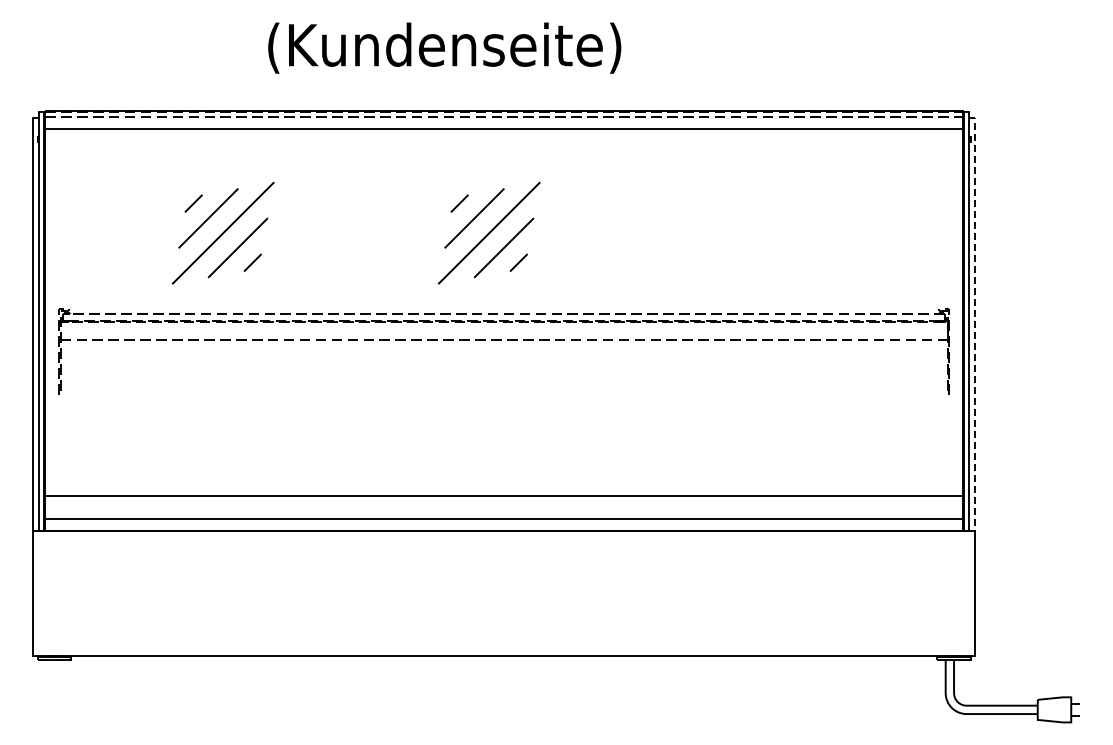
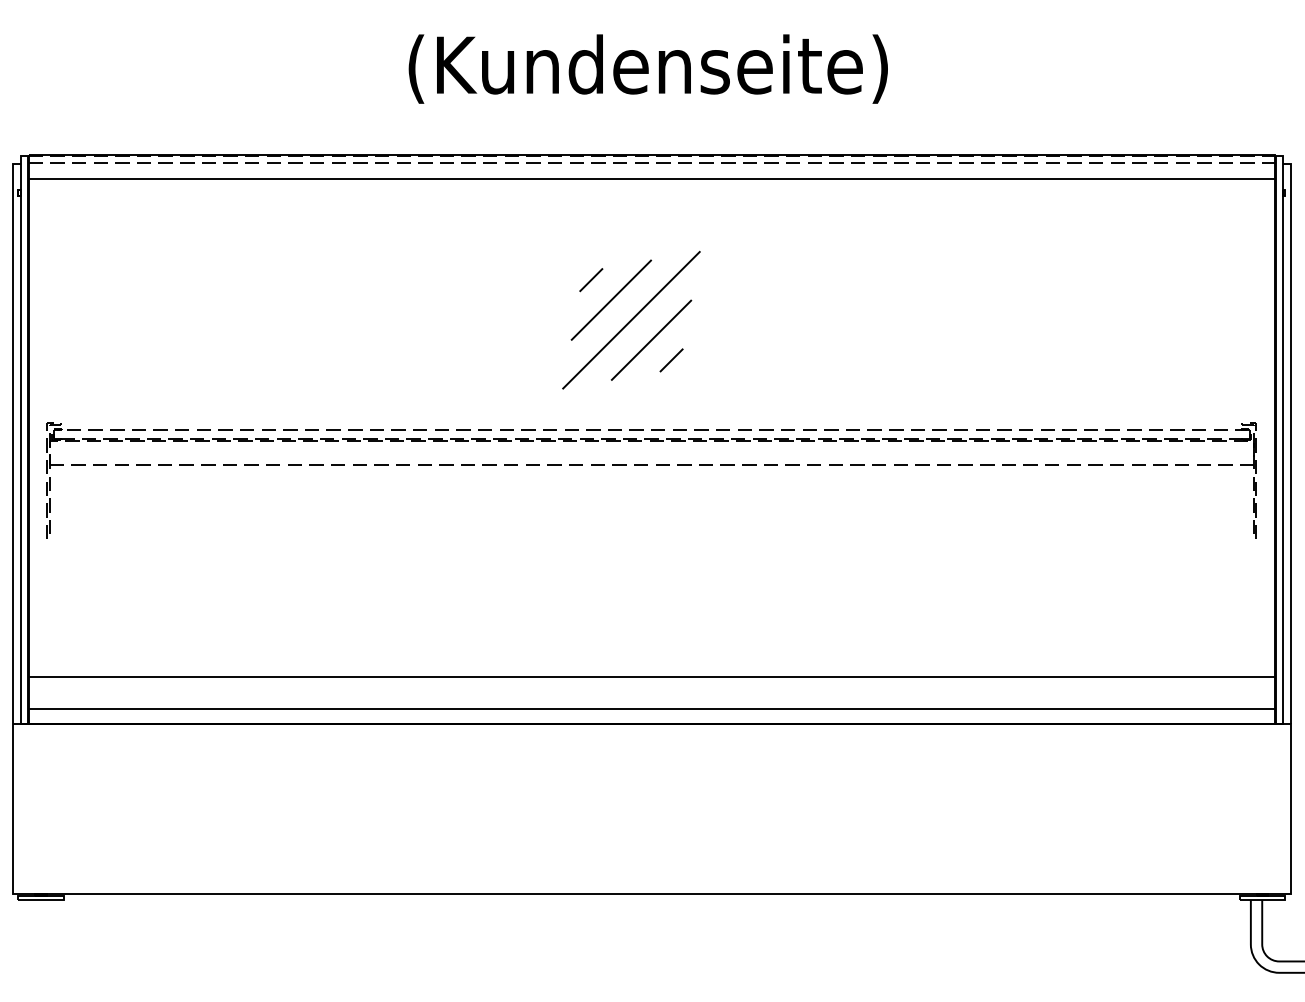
text: (444, 47) -> (648, 68), moved
part: (222, 232) -> (269, 319), removed
line: (974, 320) -> (1289, 438), dashed -> solid

